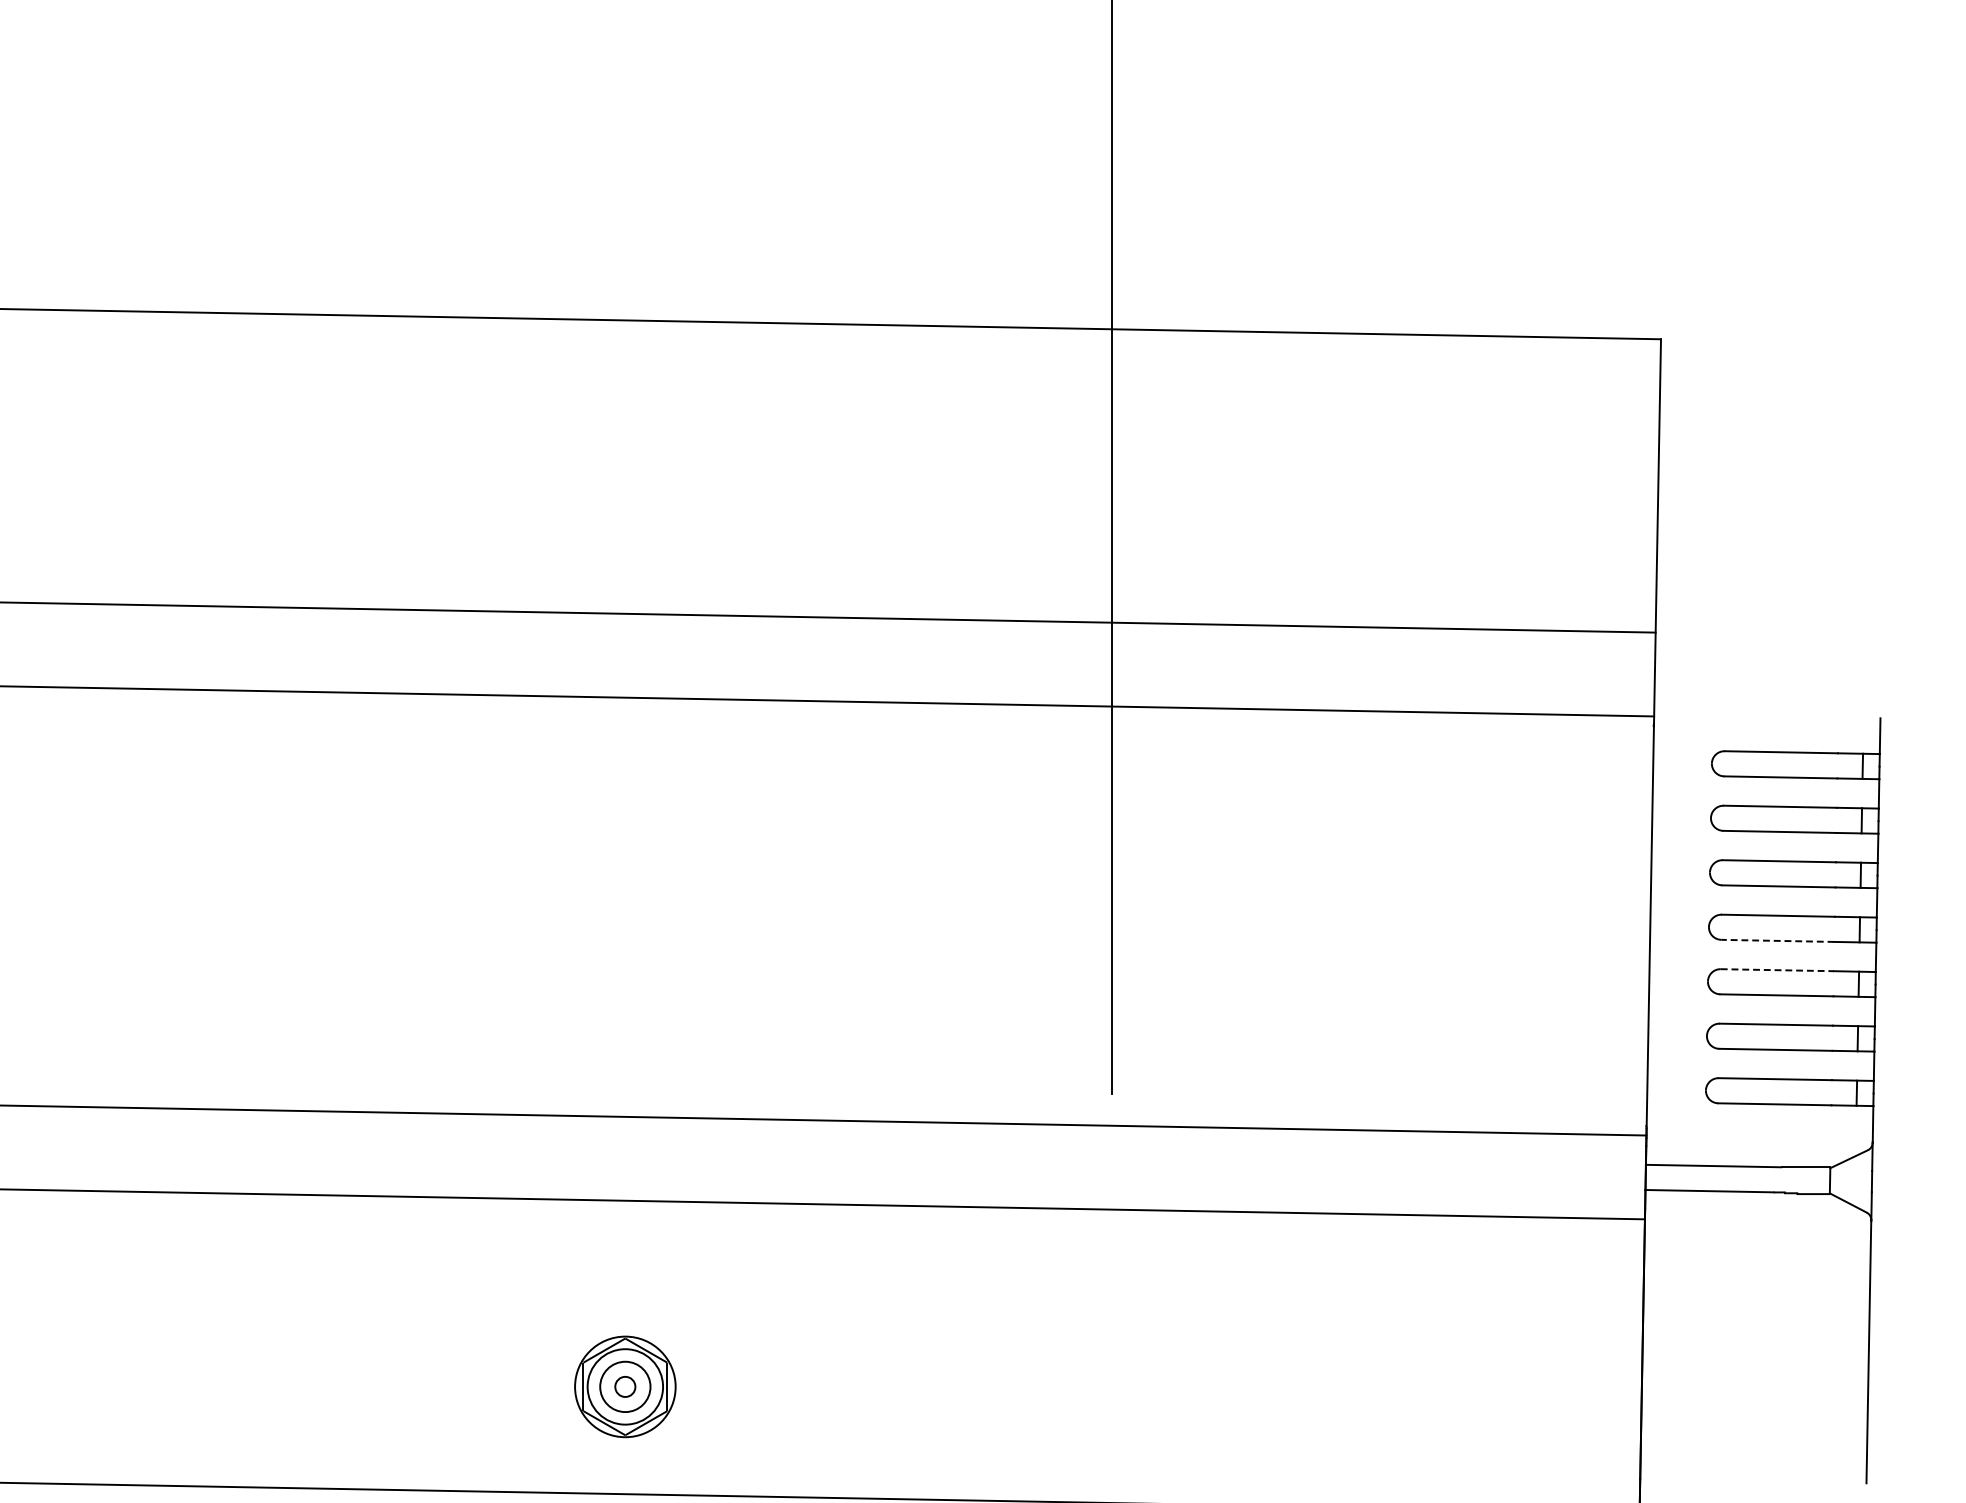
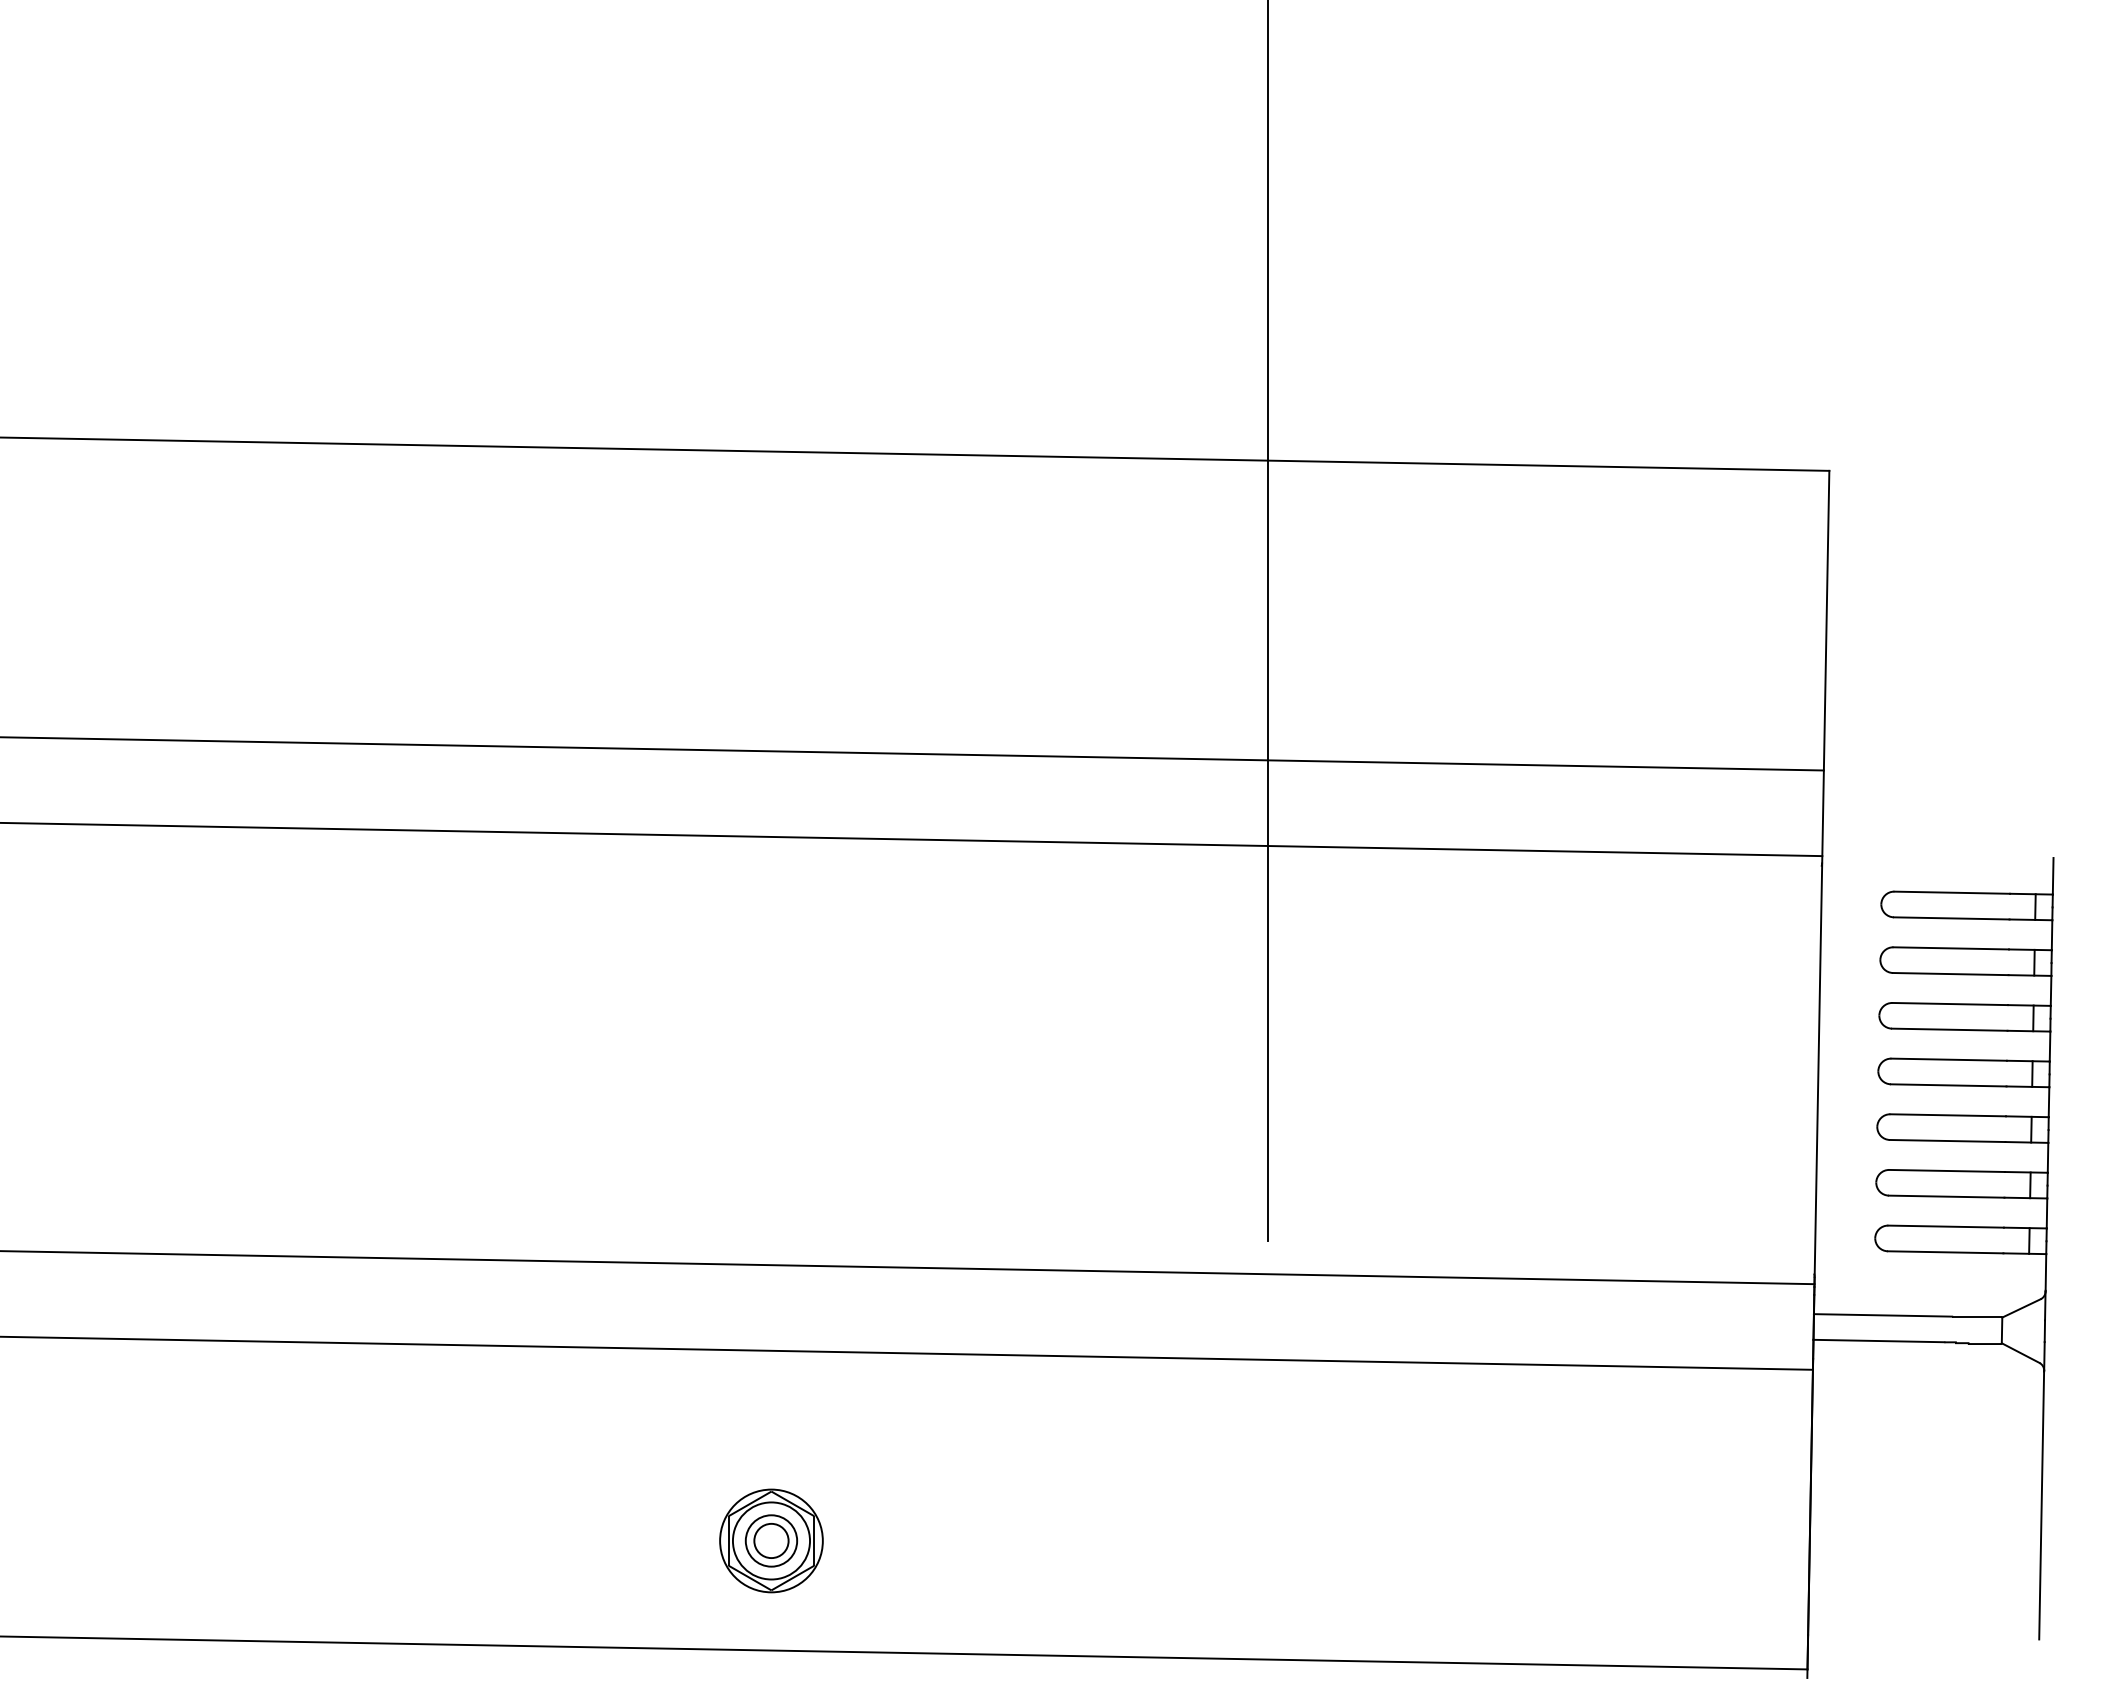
line: (1777, 941) -> (1948, 1085), dashed -> solid
line: (1777, 970) -> (1948, 1115), dashed -> solid
circle: (625, 1386) -> (771, 1540), size x1.67

